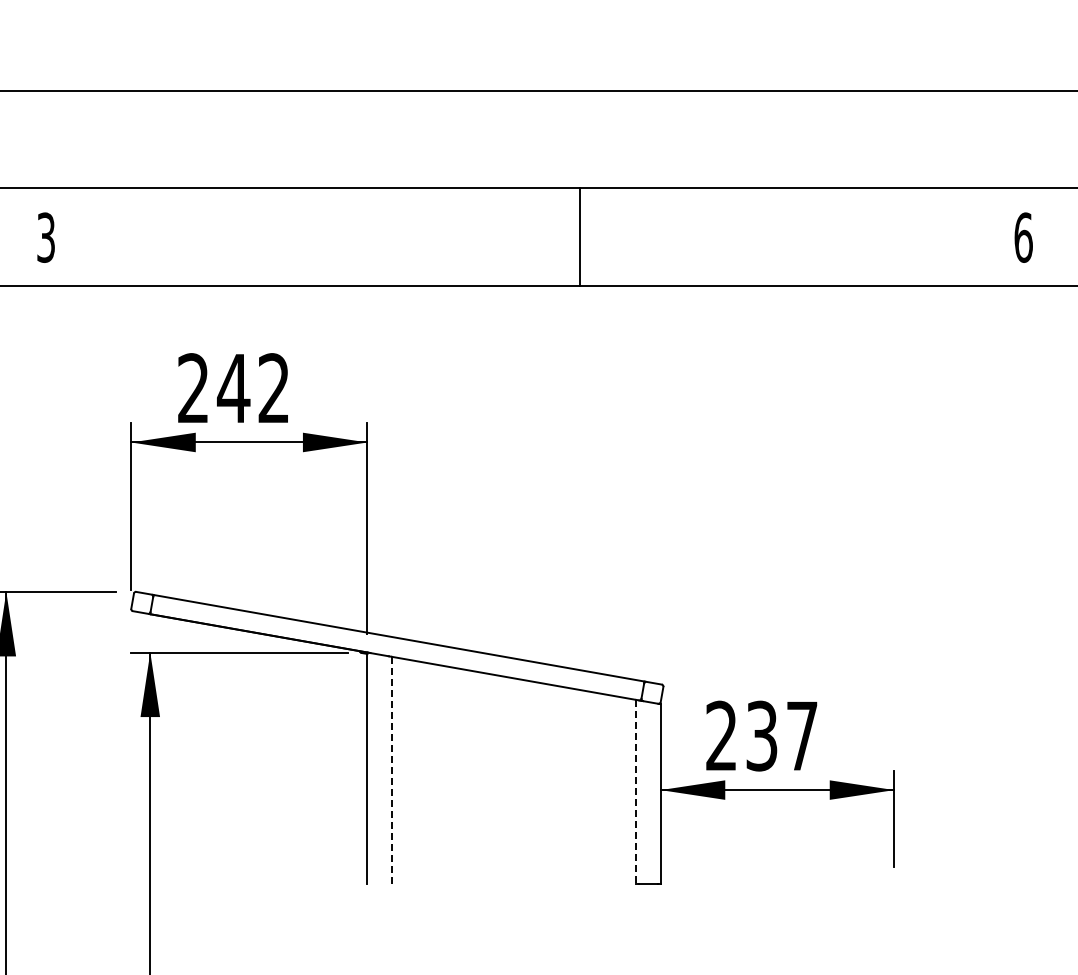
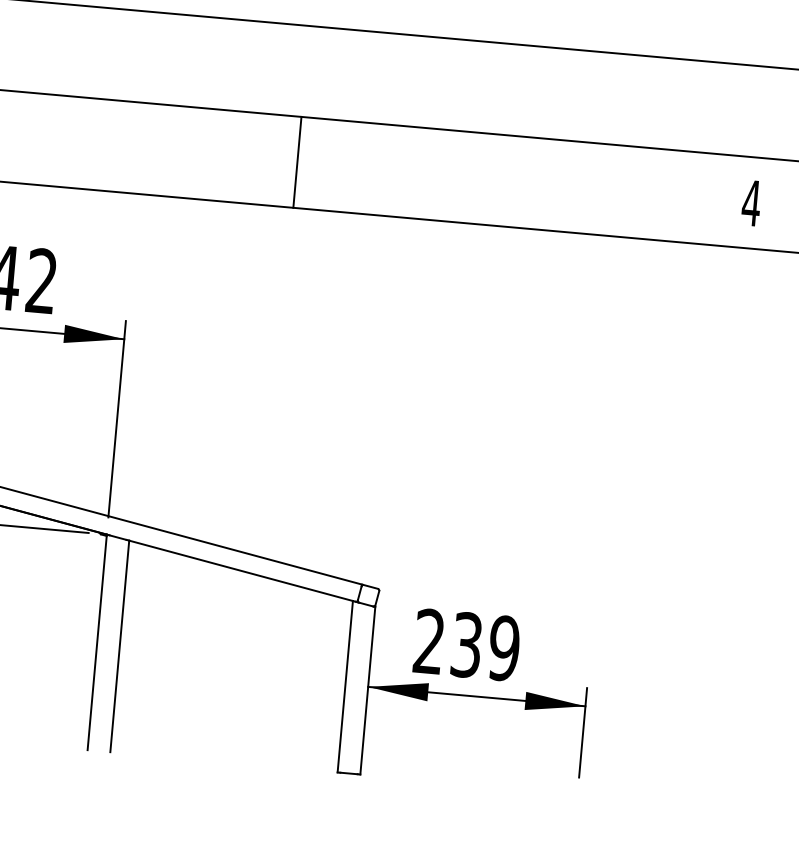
line: (580, 237) -> (297, 162), moved
text: (1023, 237) -> (751, 203), 6 -> 4
text: (801, 735) -> (503, 647), 237 -> 239
line: (391, 770) -> (119, 646), dashed -> solid
line: (636, 792) -> (345, 687), dashed -> solid

